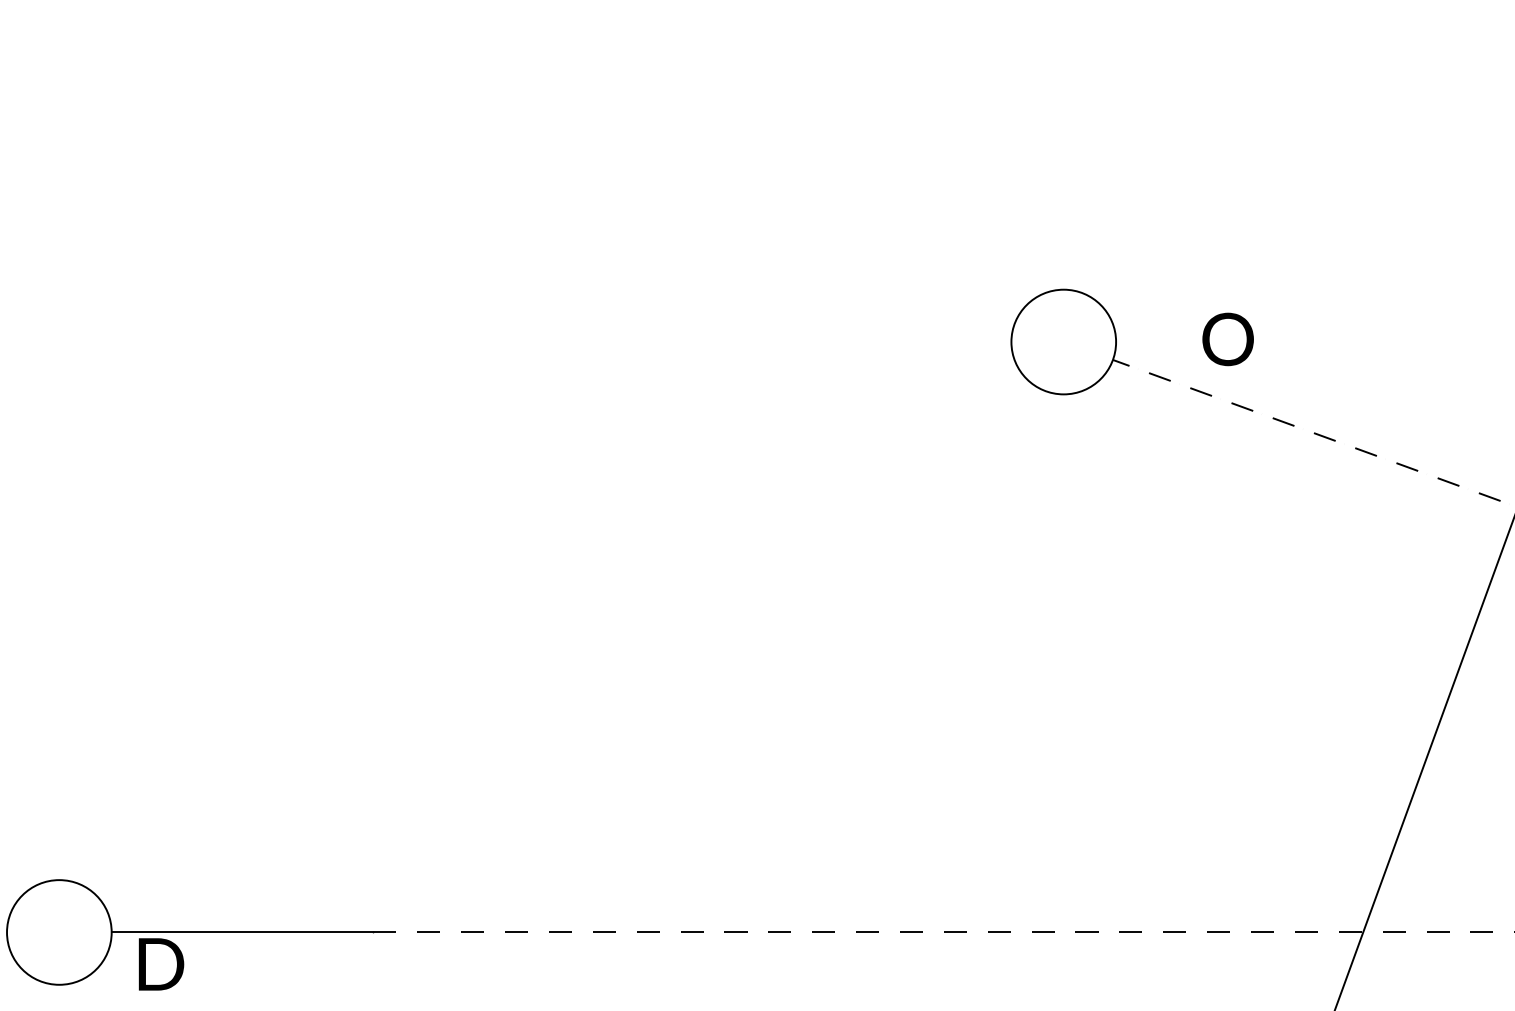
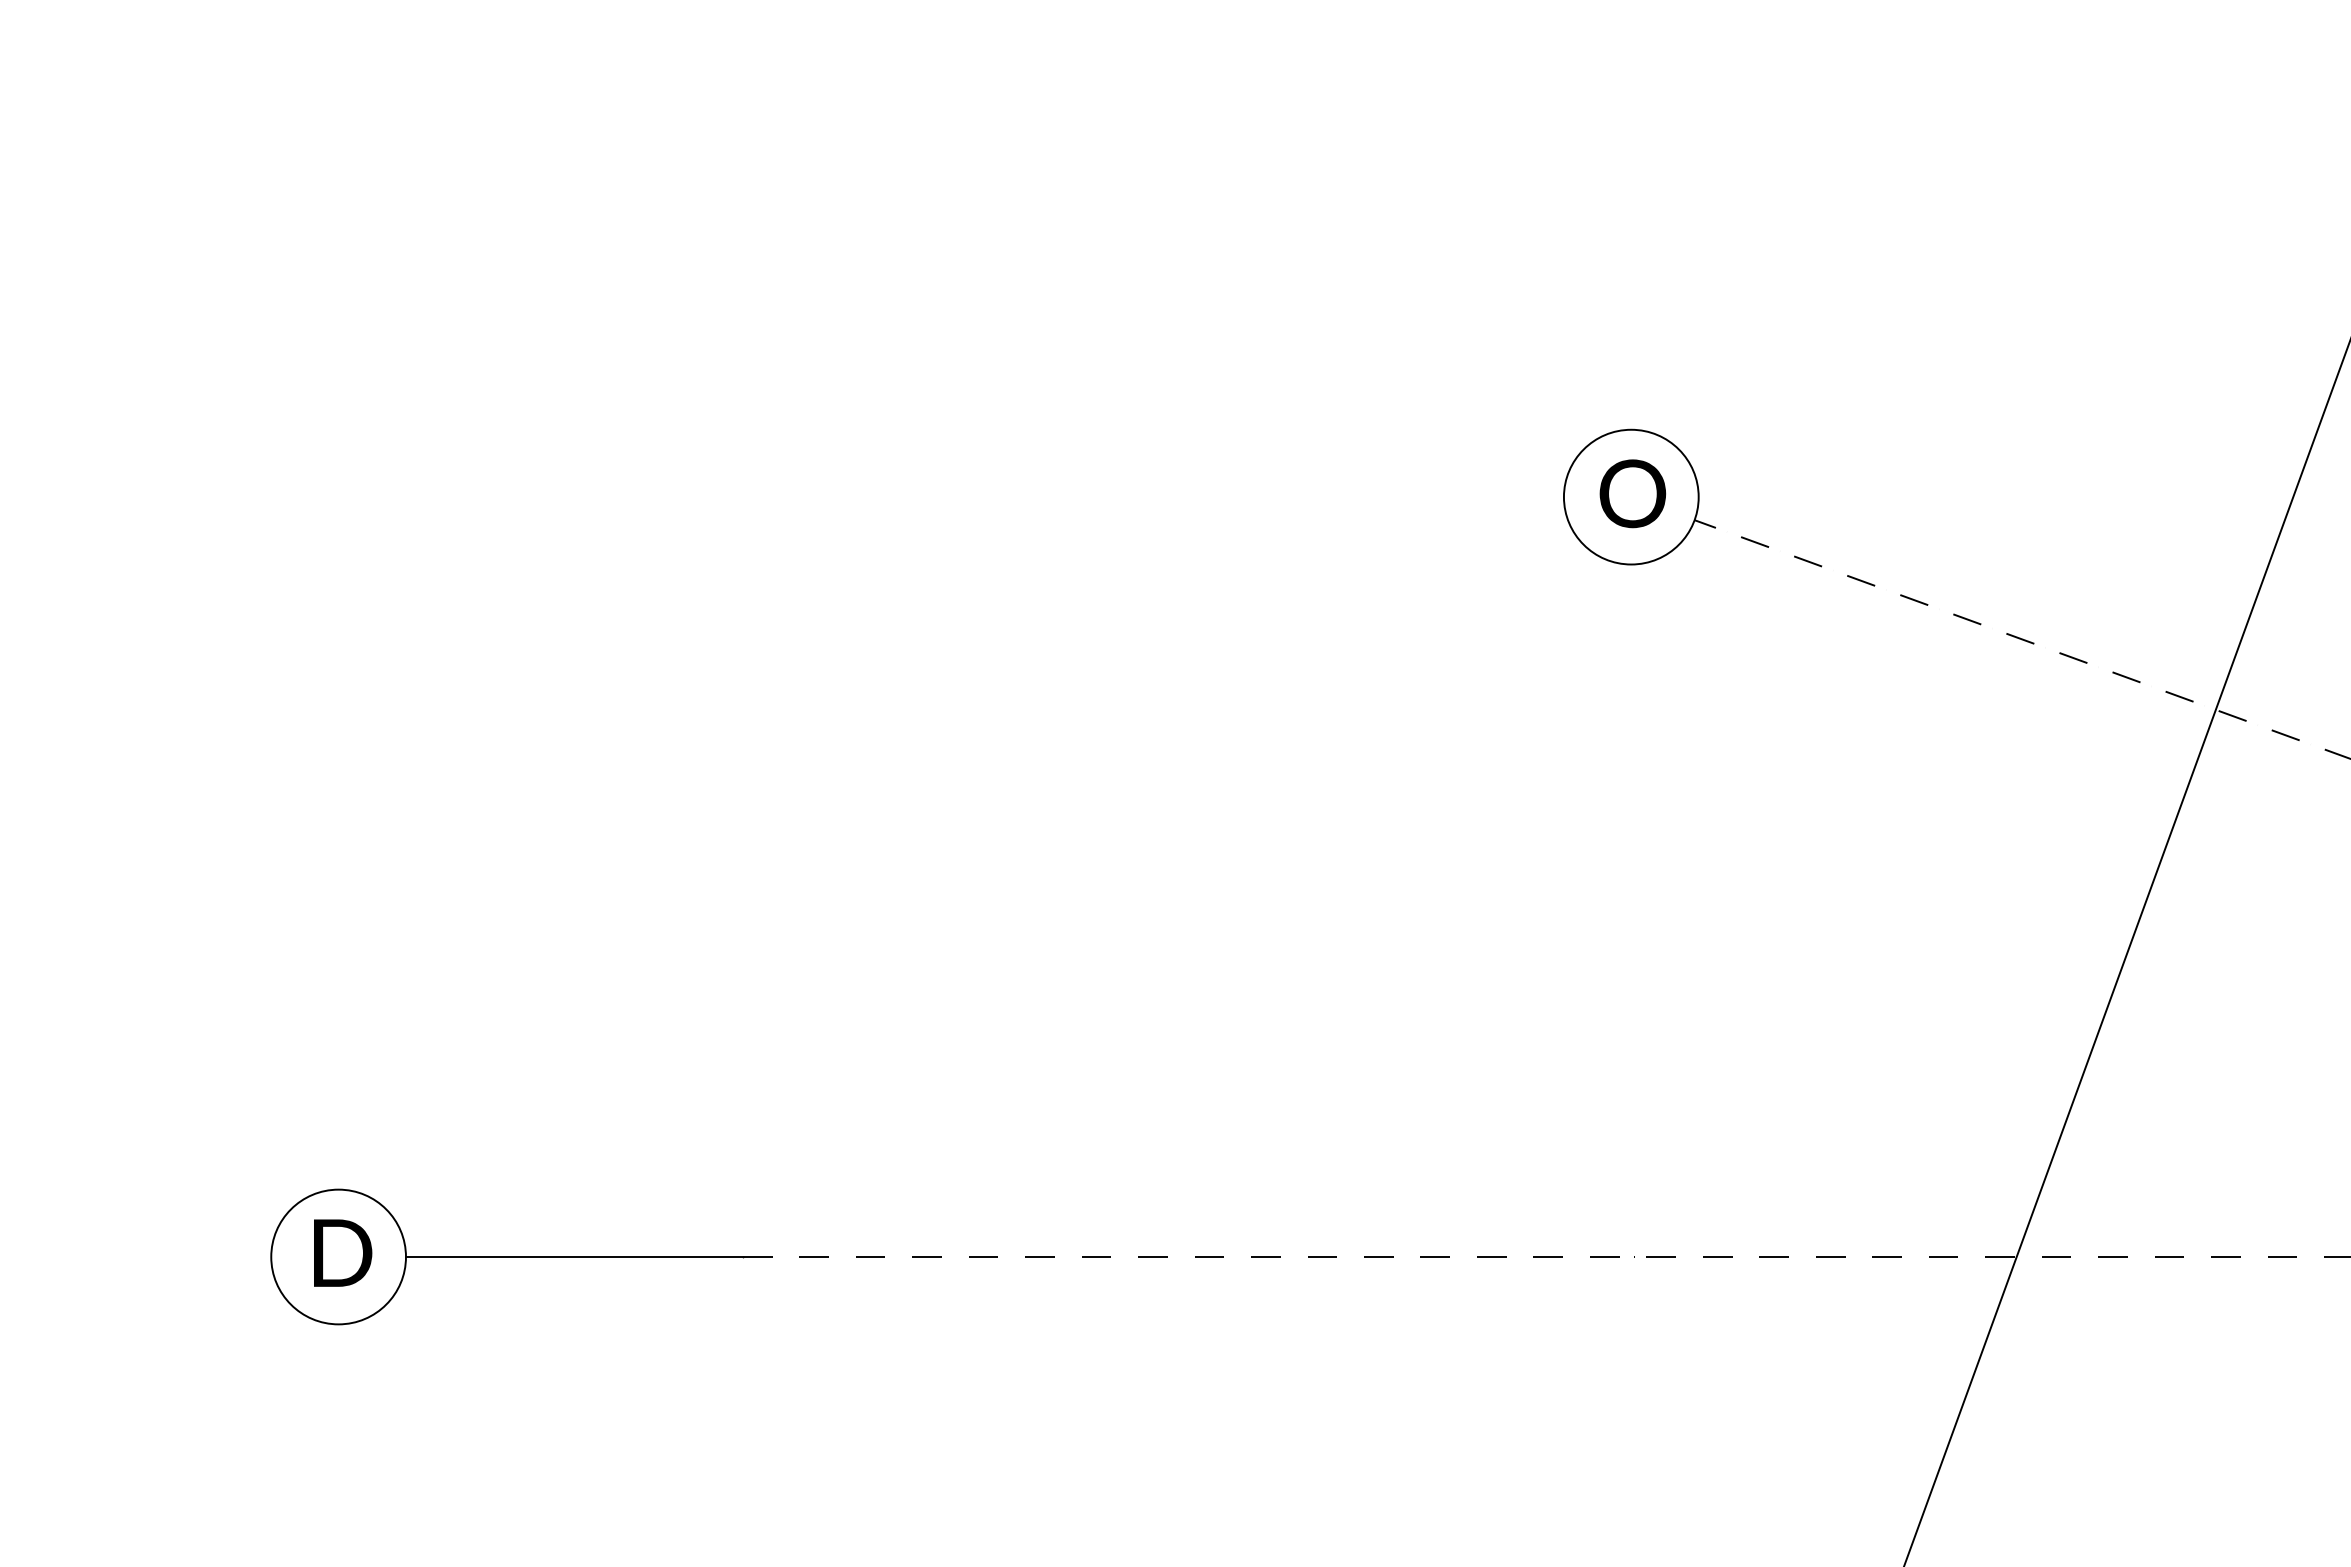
text: (1227, 339) -> (1632, 493), moved
text: (161, 963) -> (343, 1252), moved

